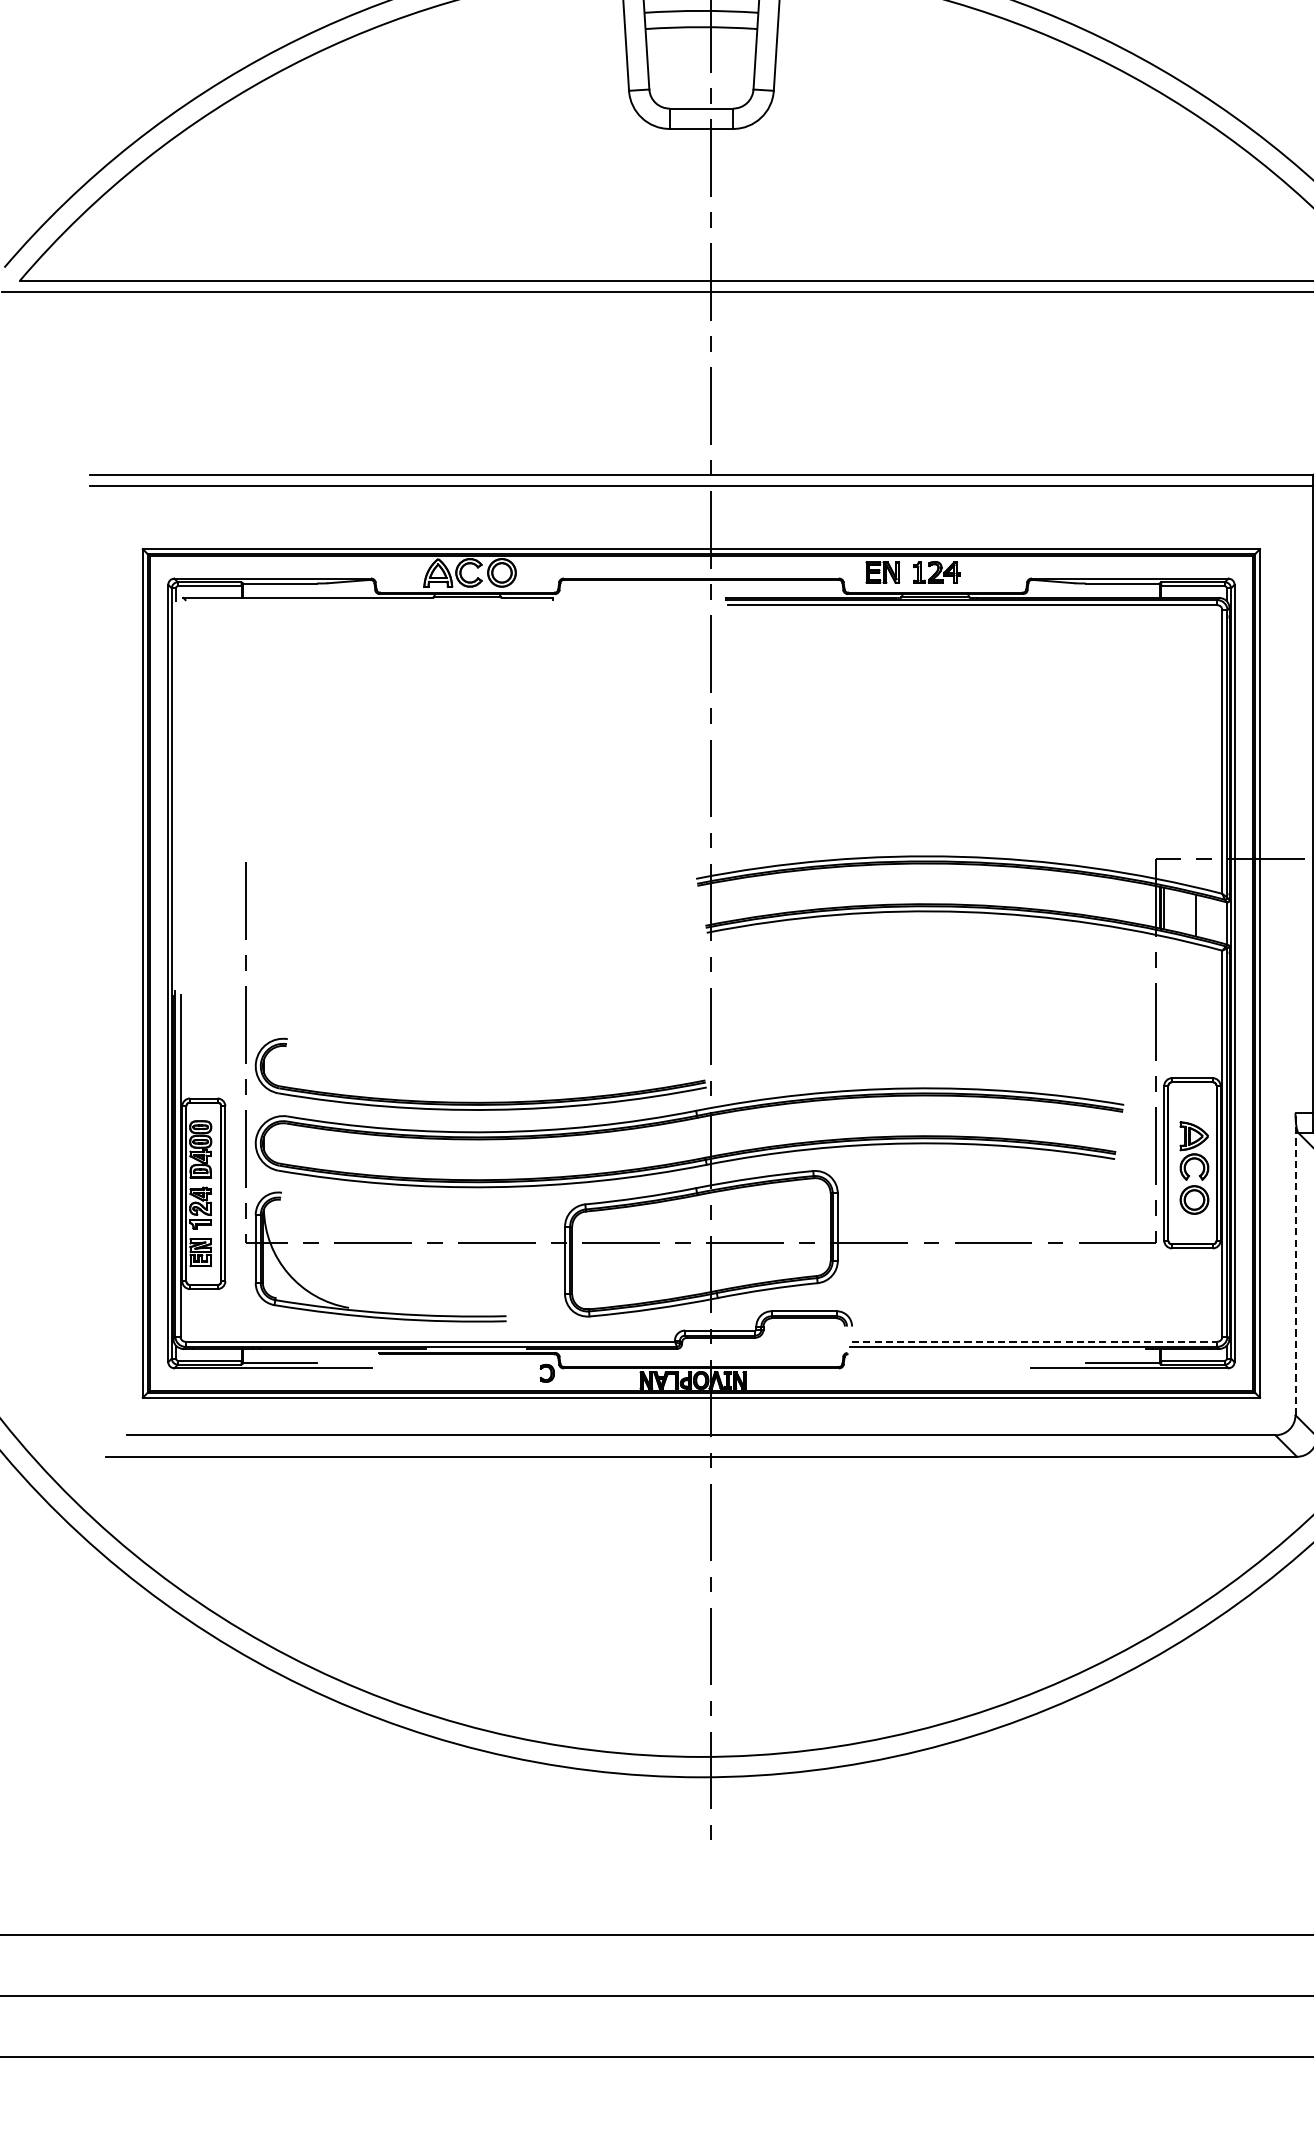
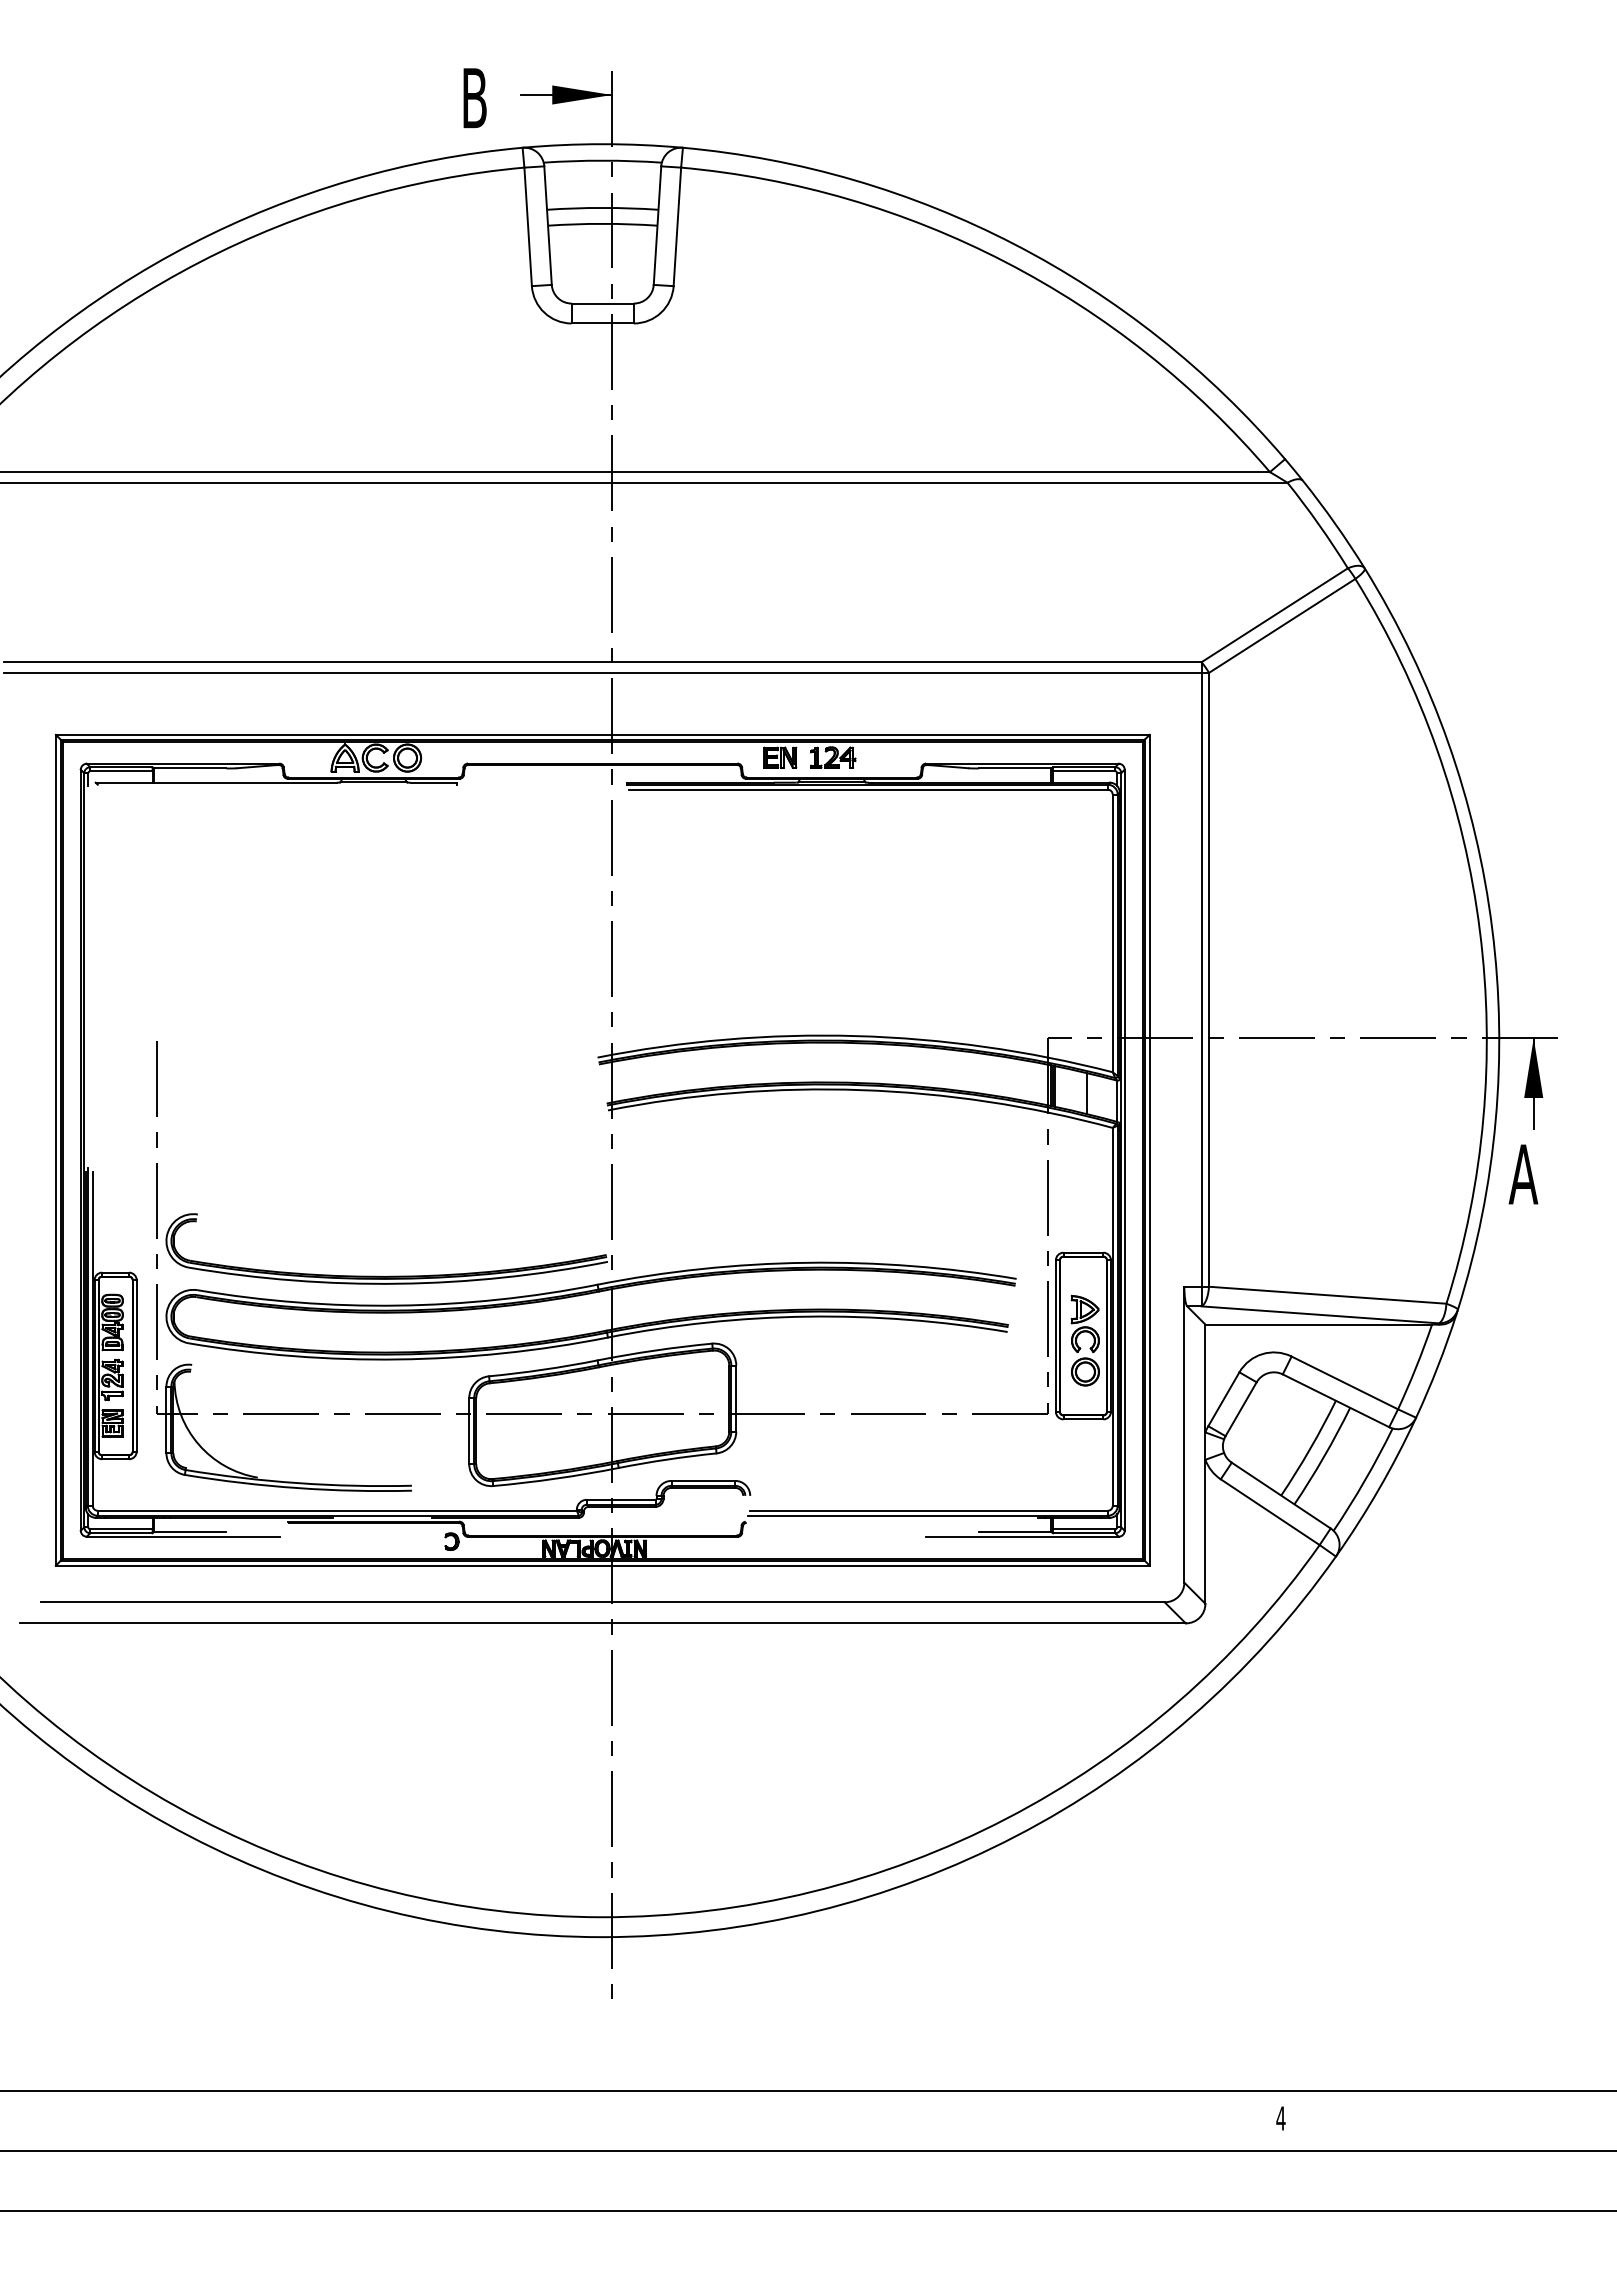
line: (1295, 1263) -> (1184, 1434), dashed -> solid
line: (1035, 1341) -> (929, 1510), dashed -> solid

